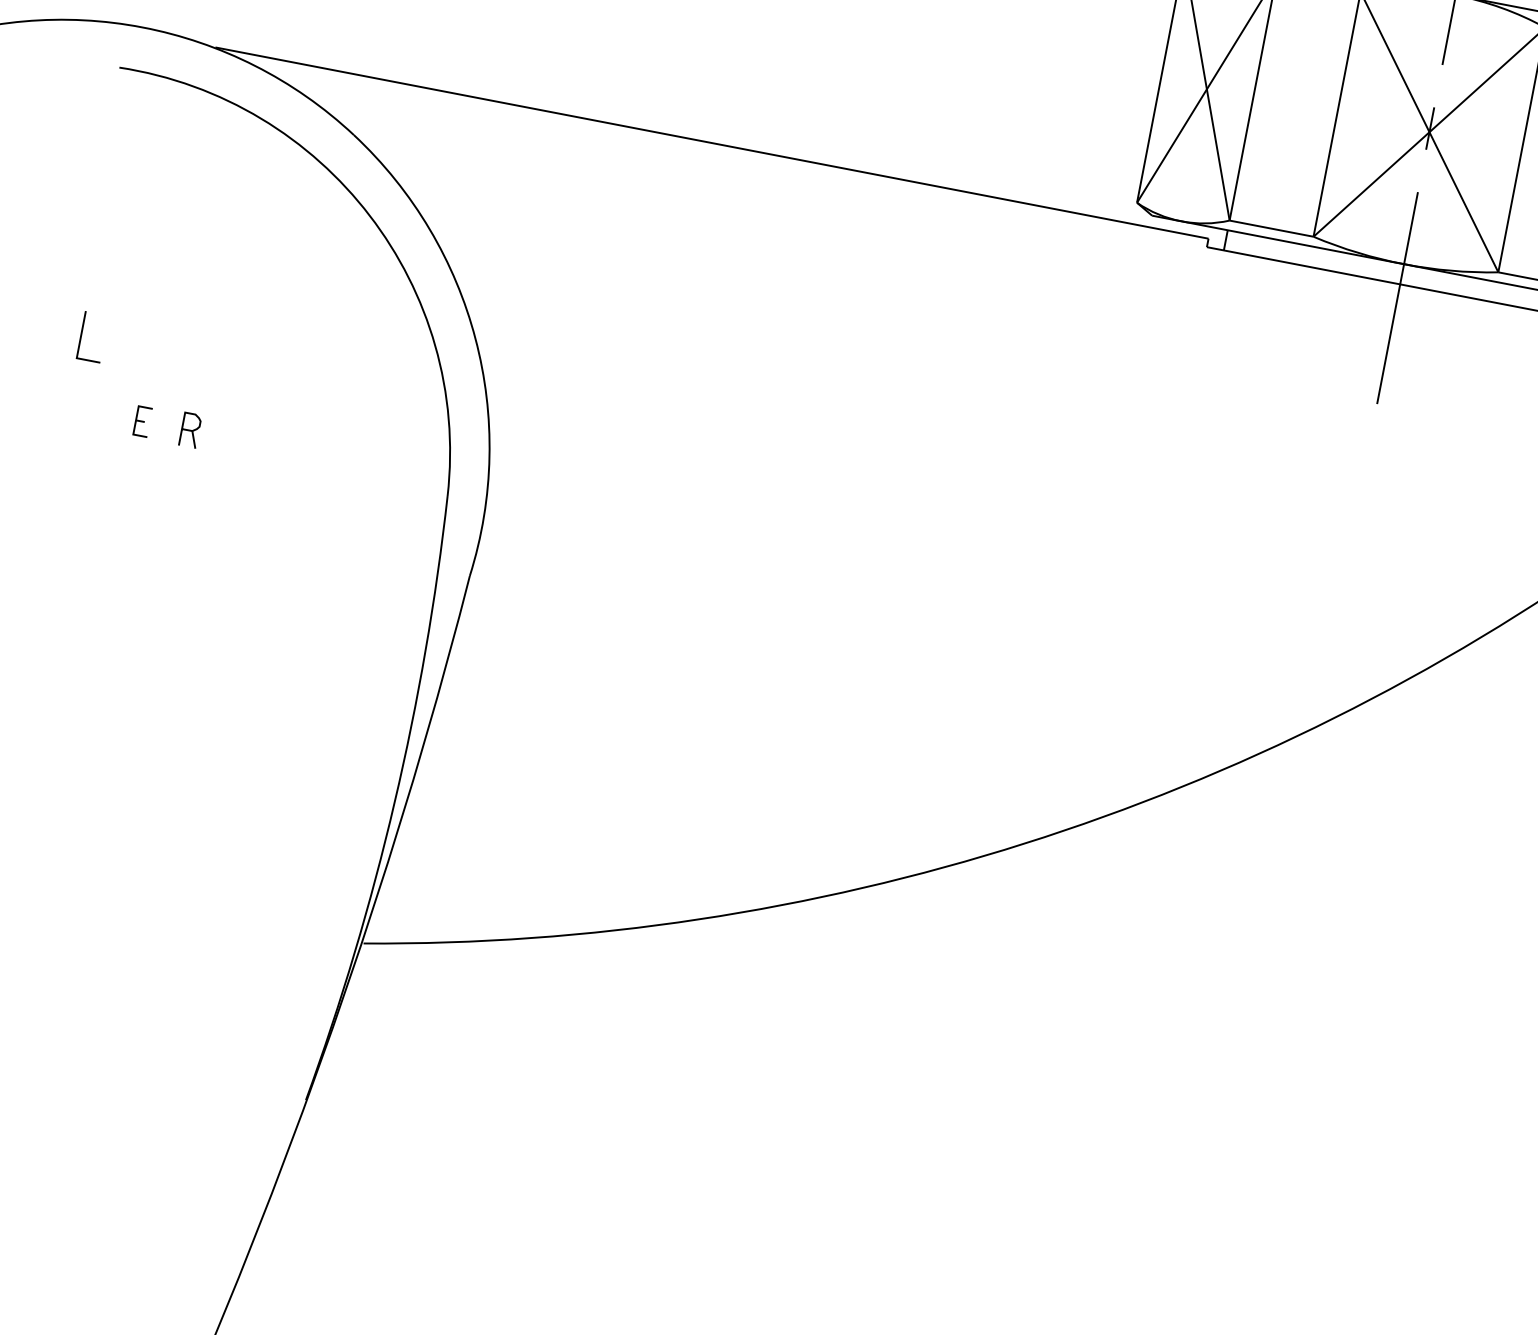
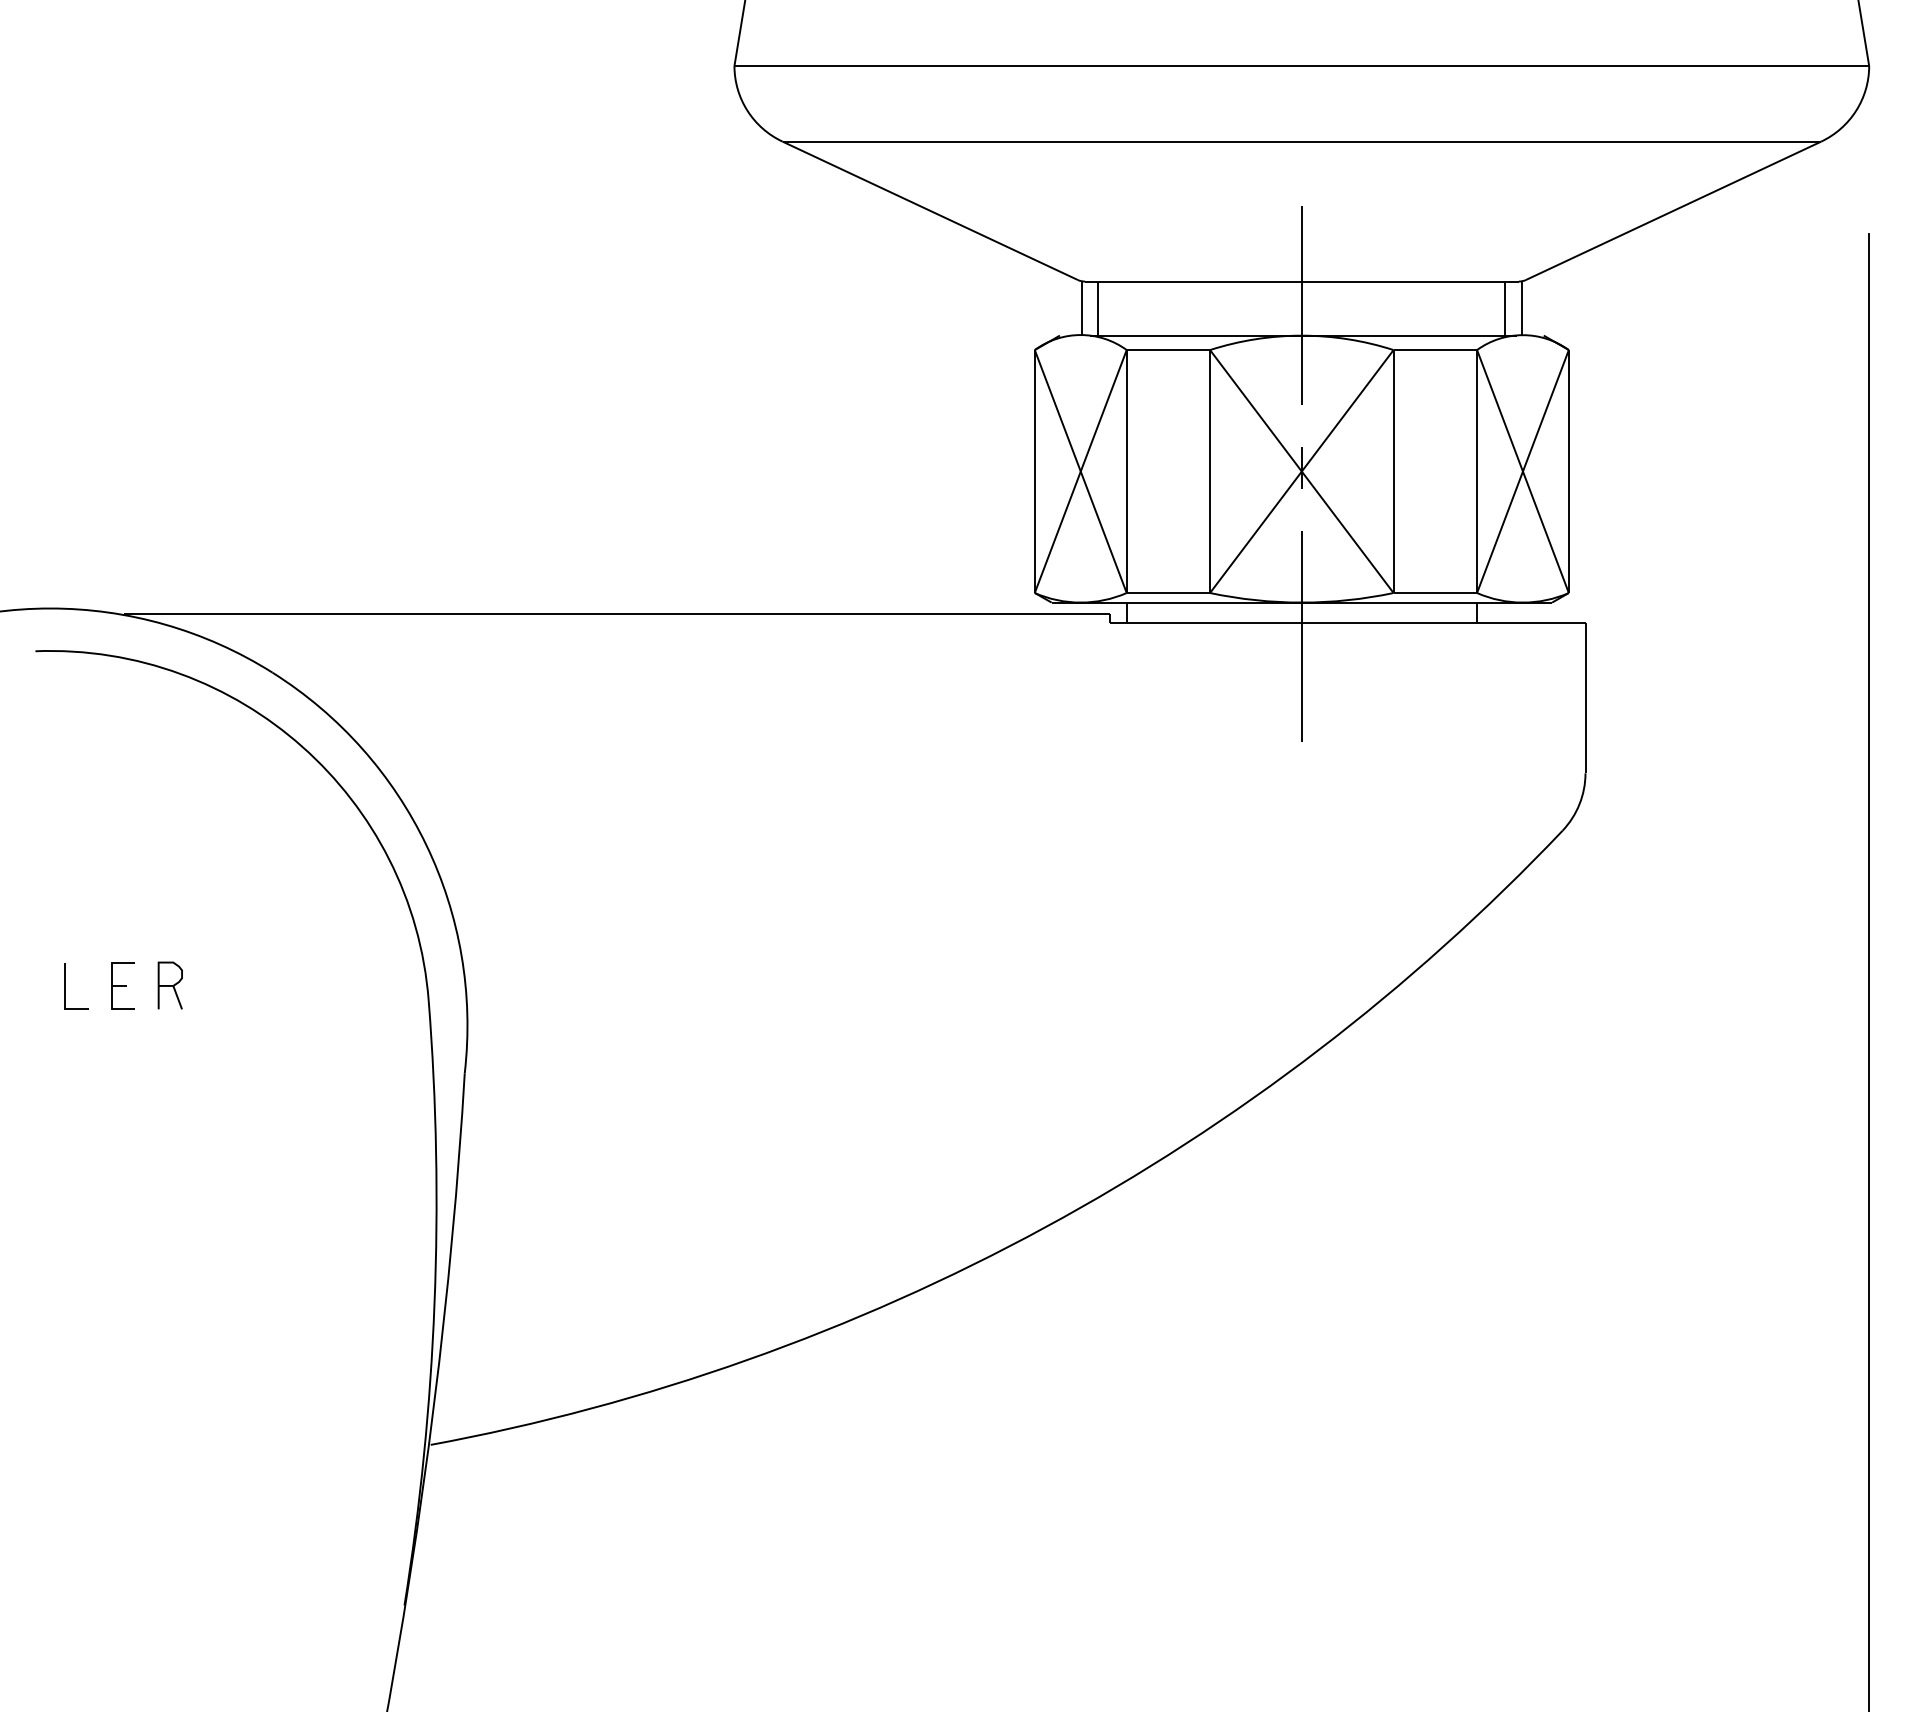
line: (81, 335) -> (65, 986), moved
part: (142, 421) -> (122, 985), size x1.67
part: (189, 430) -> (169, 985), size x1.43

